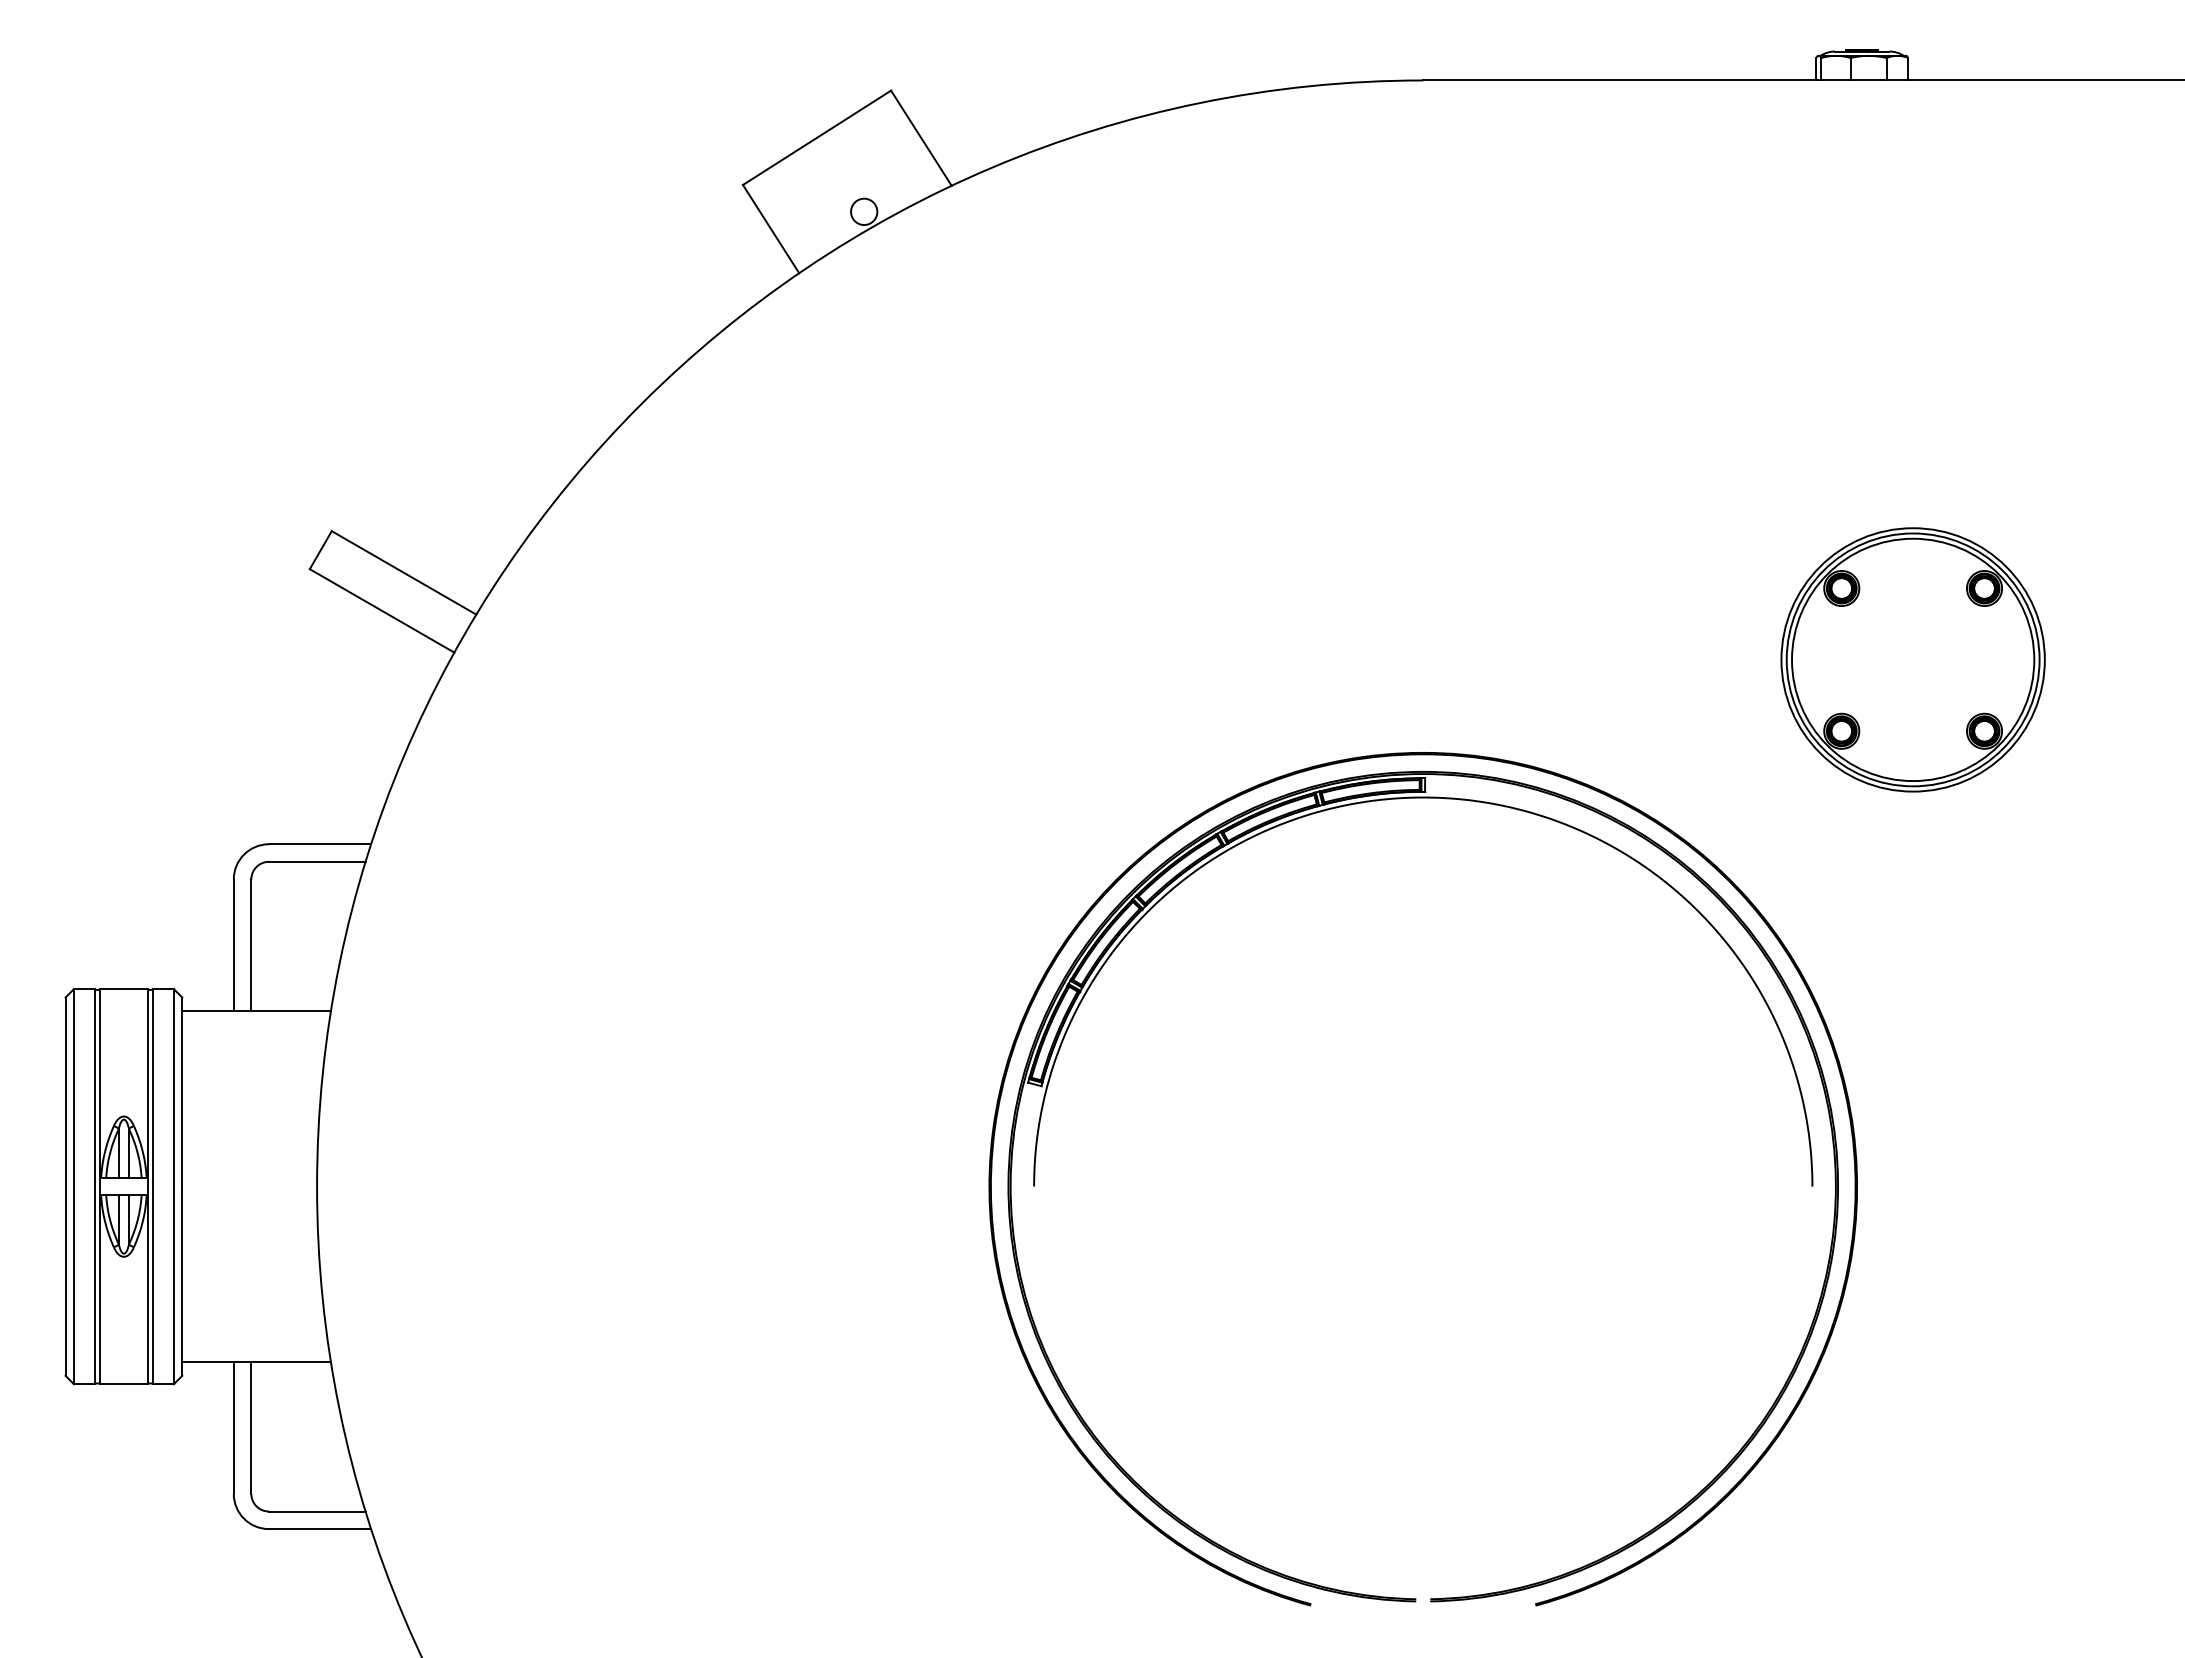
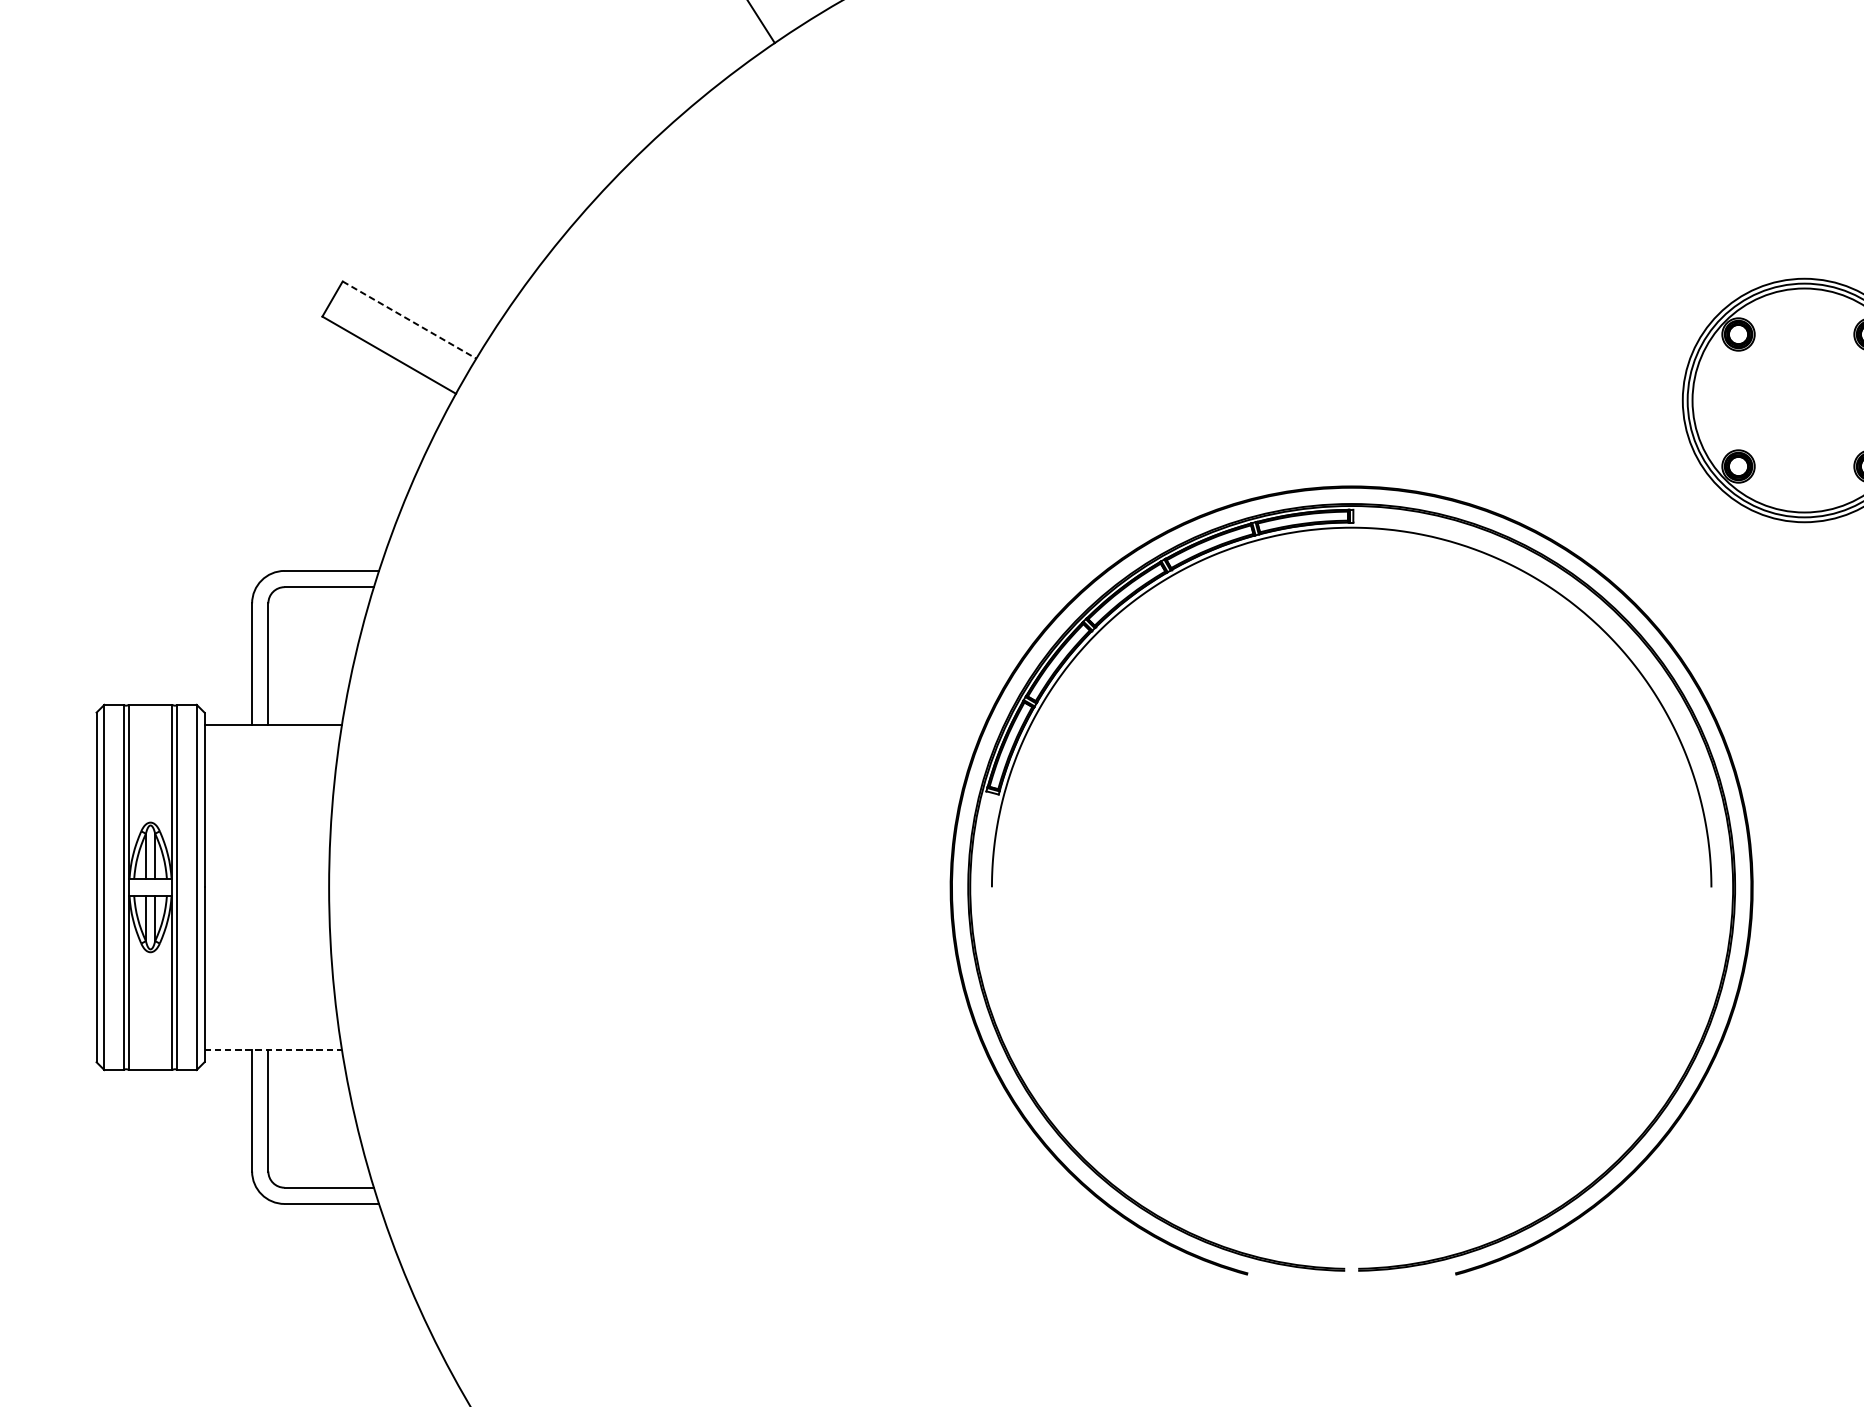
line: (404, 572) -> (409, 319), solid -> dashed
line: (257, 1362) -> (274, 1049), solid -> dashed

